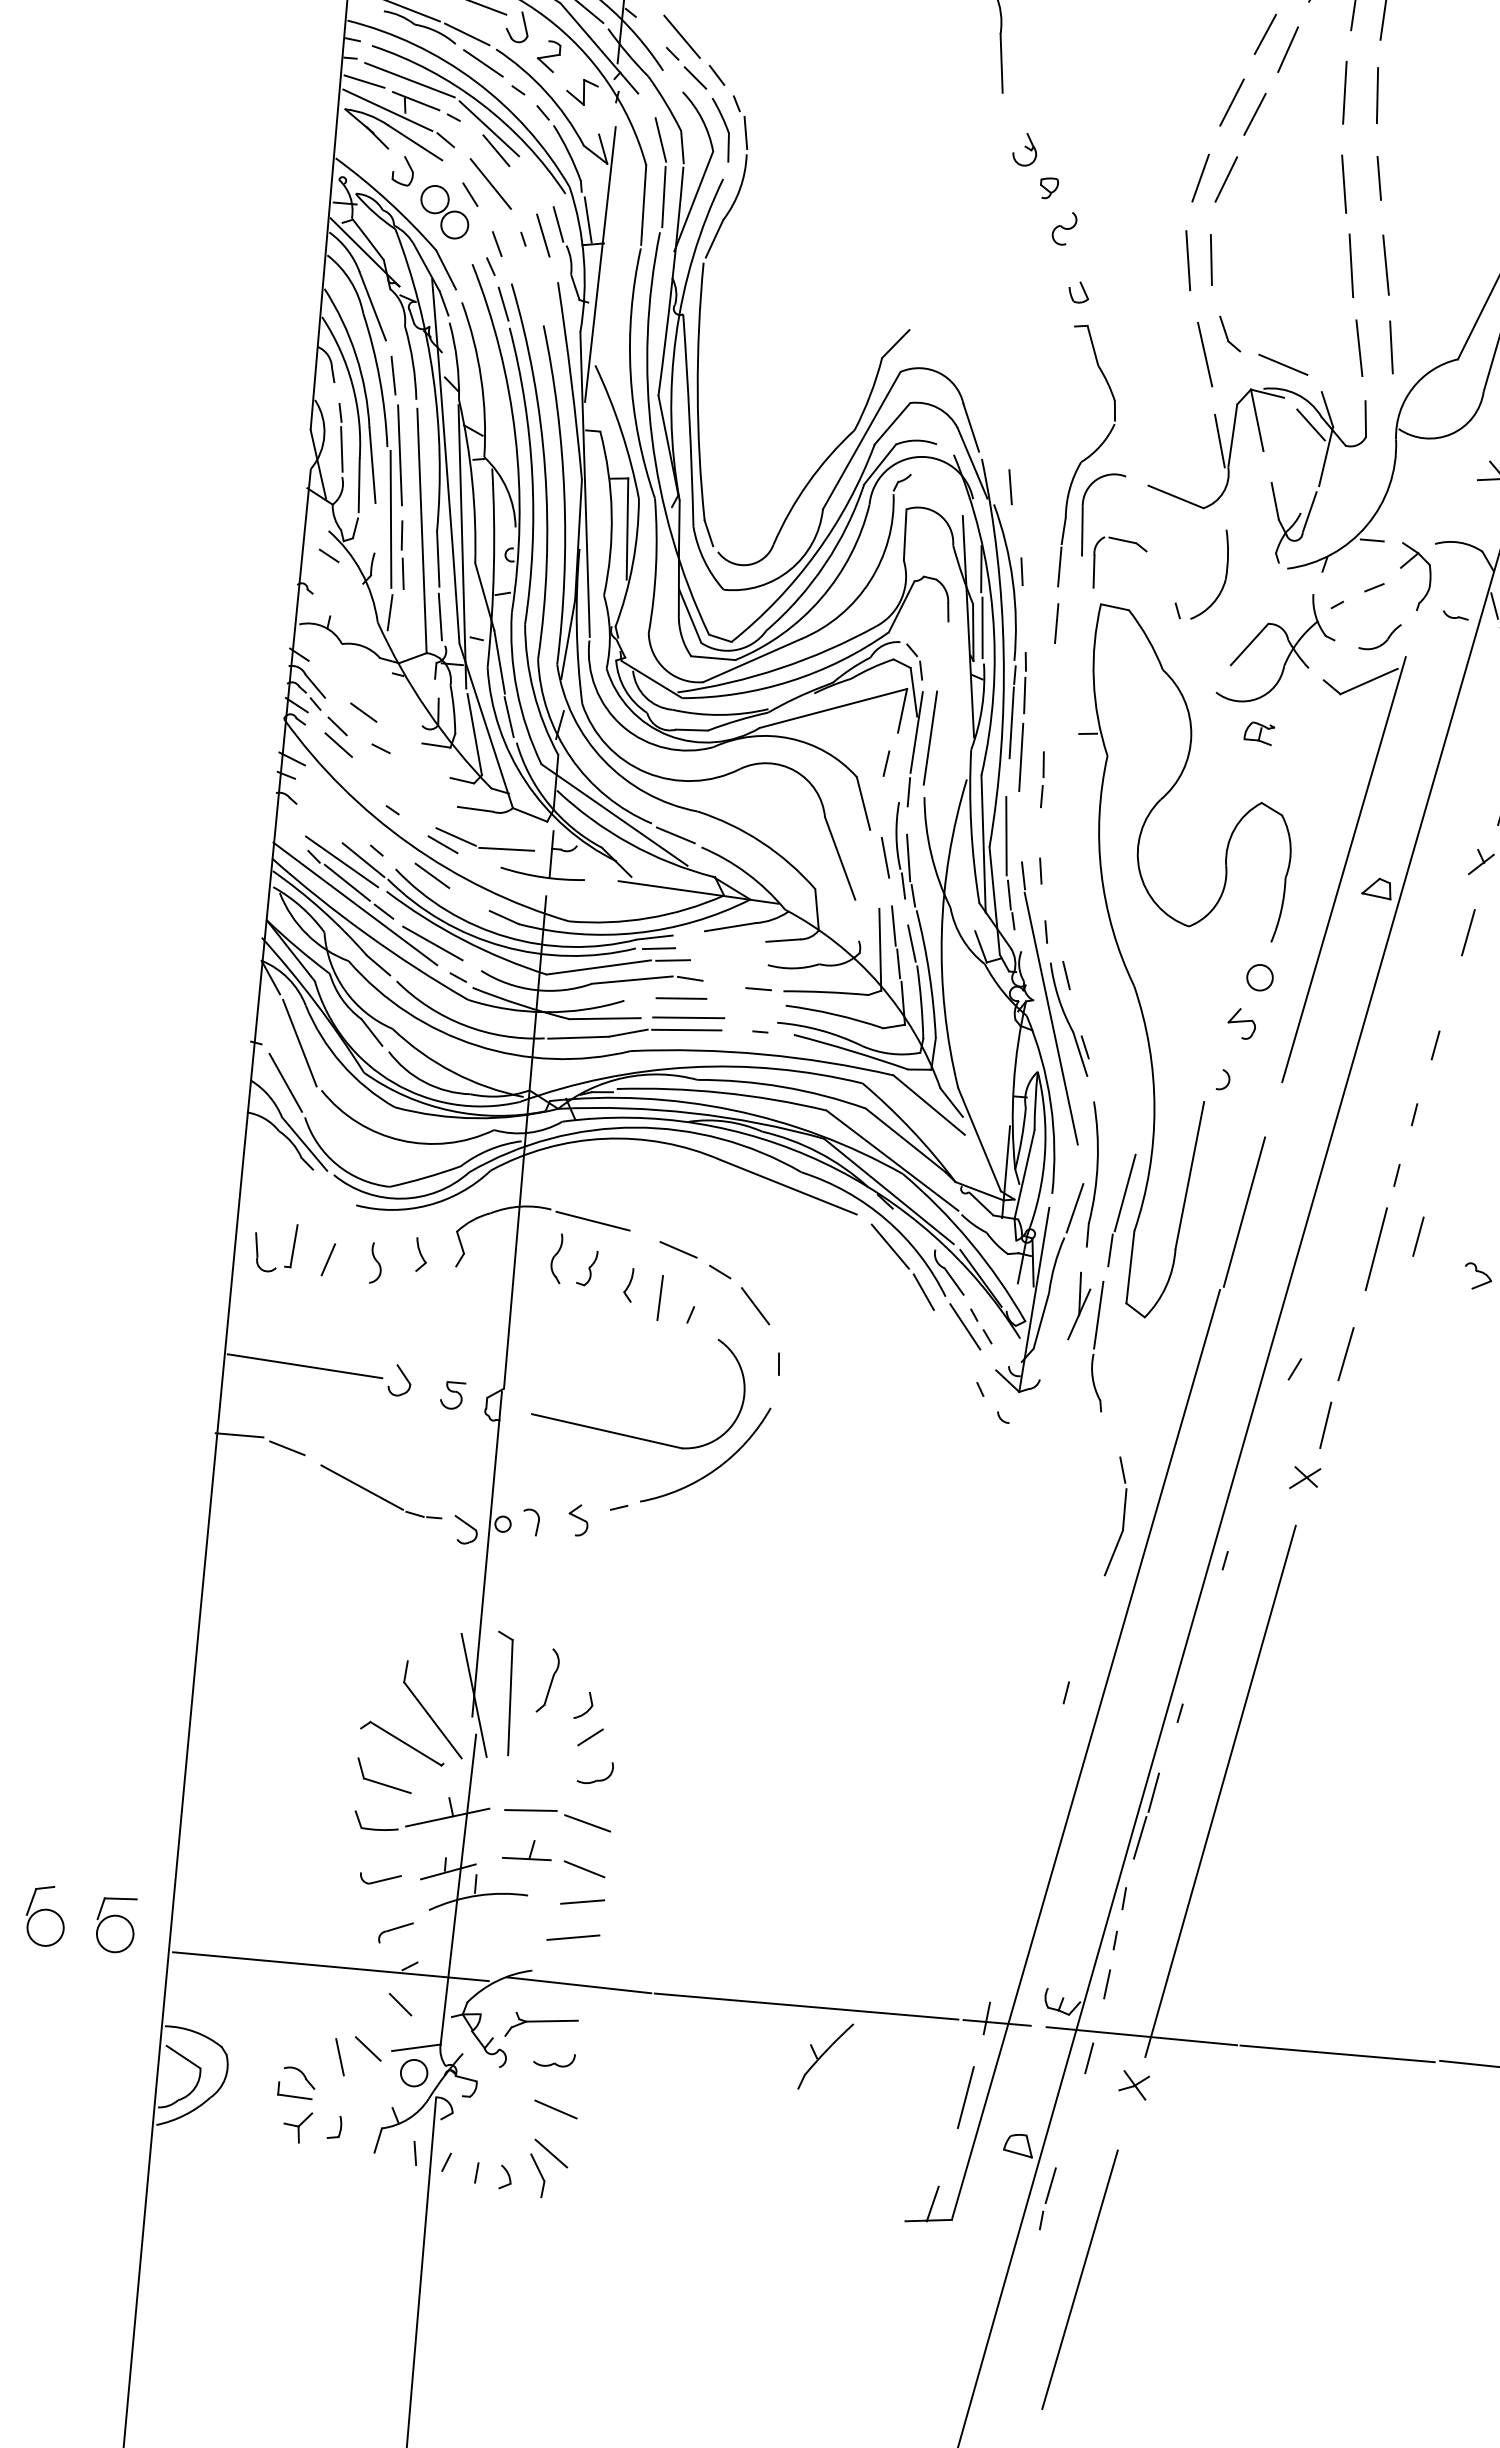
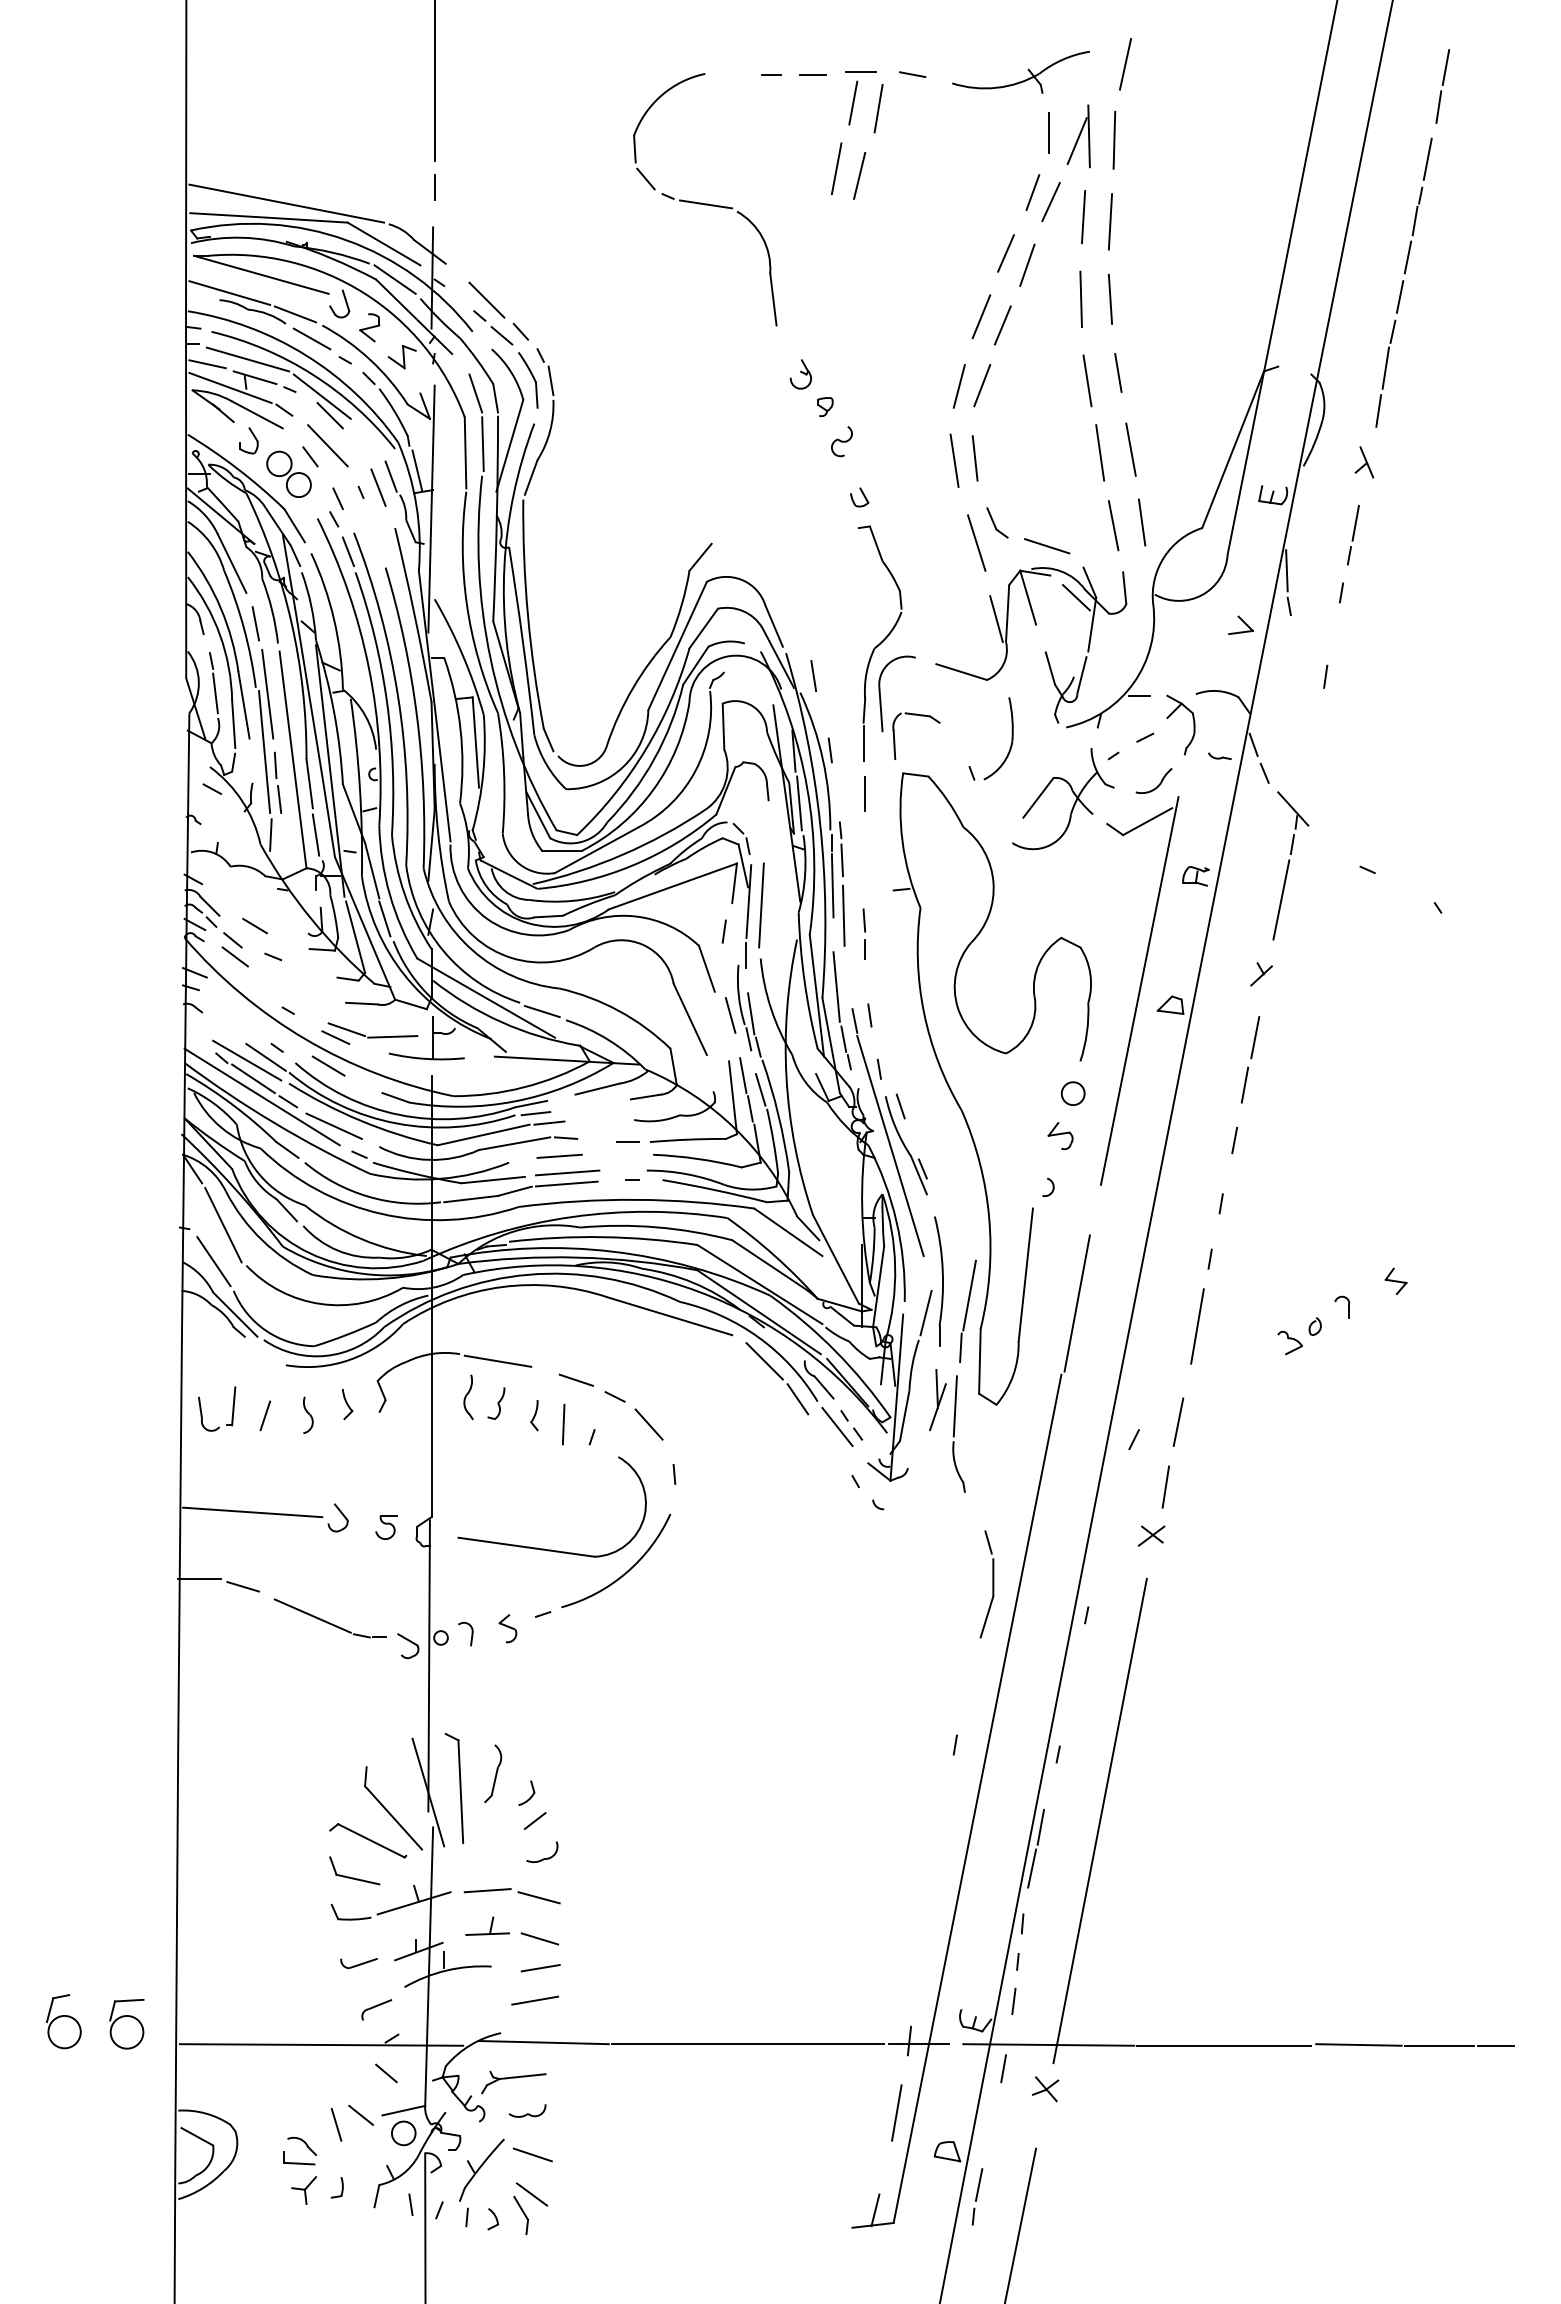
part: (1258, 733) -> (1195, 876), moved
line: (1417, 1235) -> (1244, 1084), moved
part: (825, 2055) -> (481, 2169), moved

